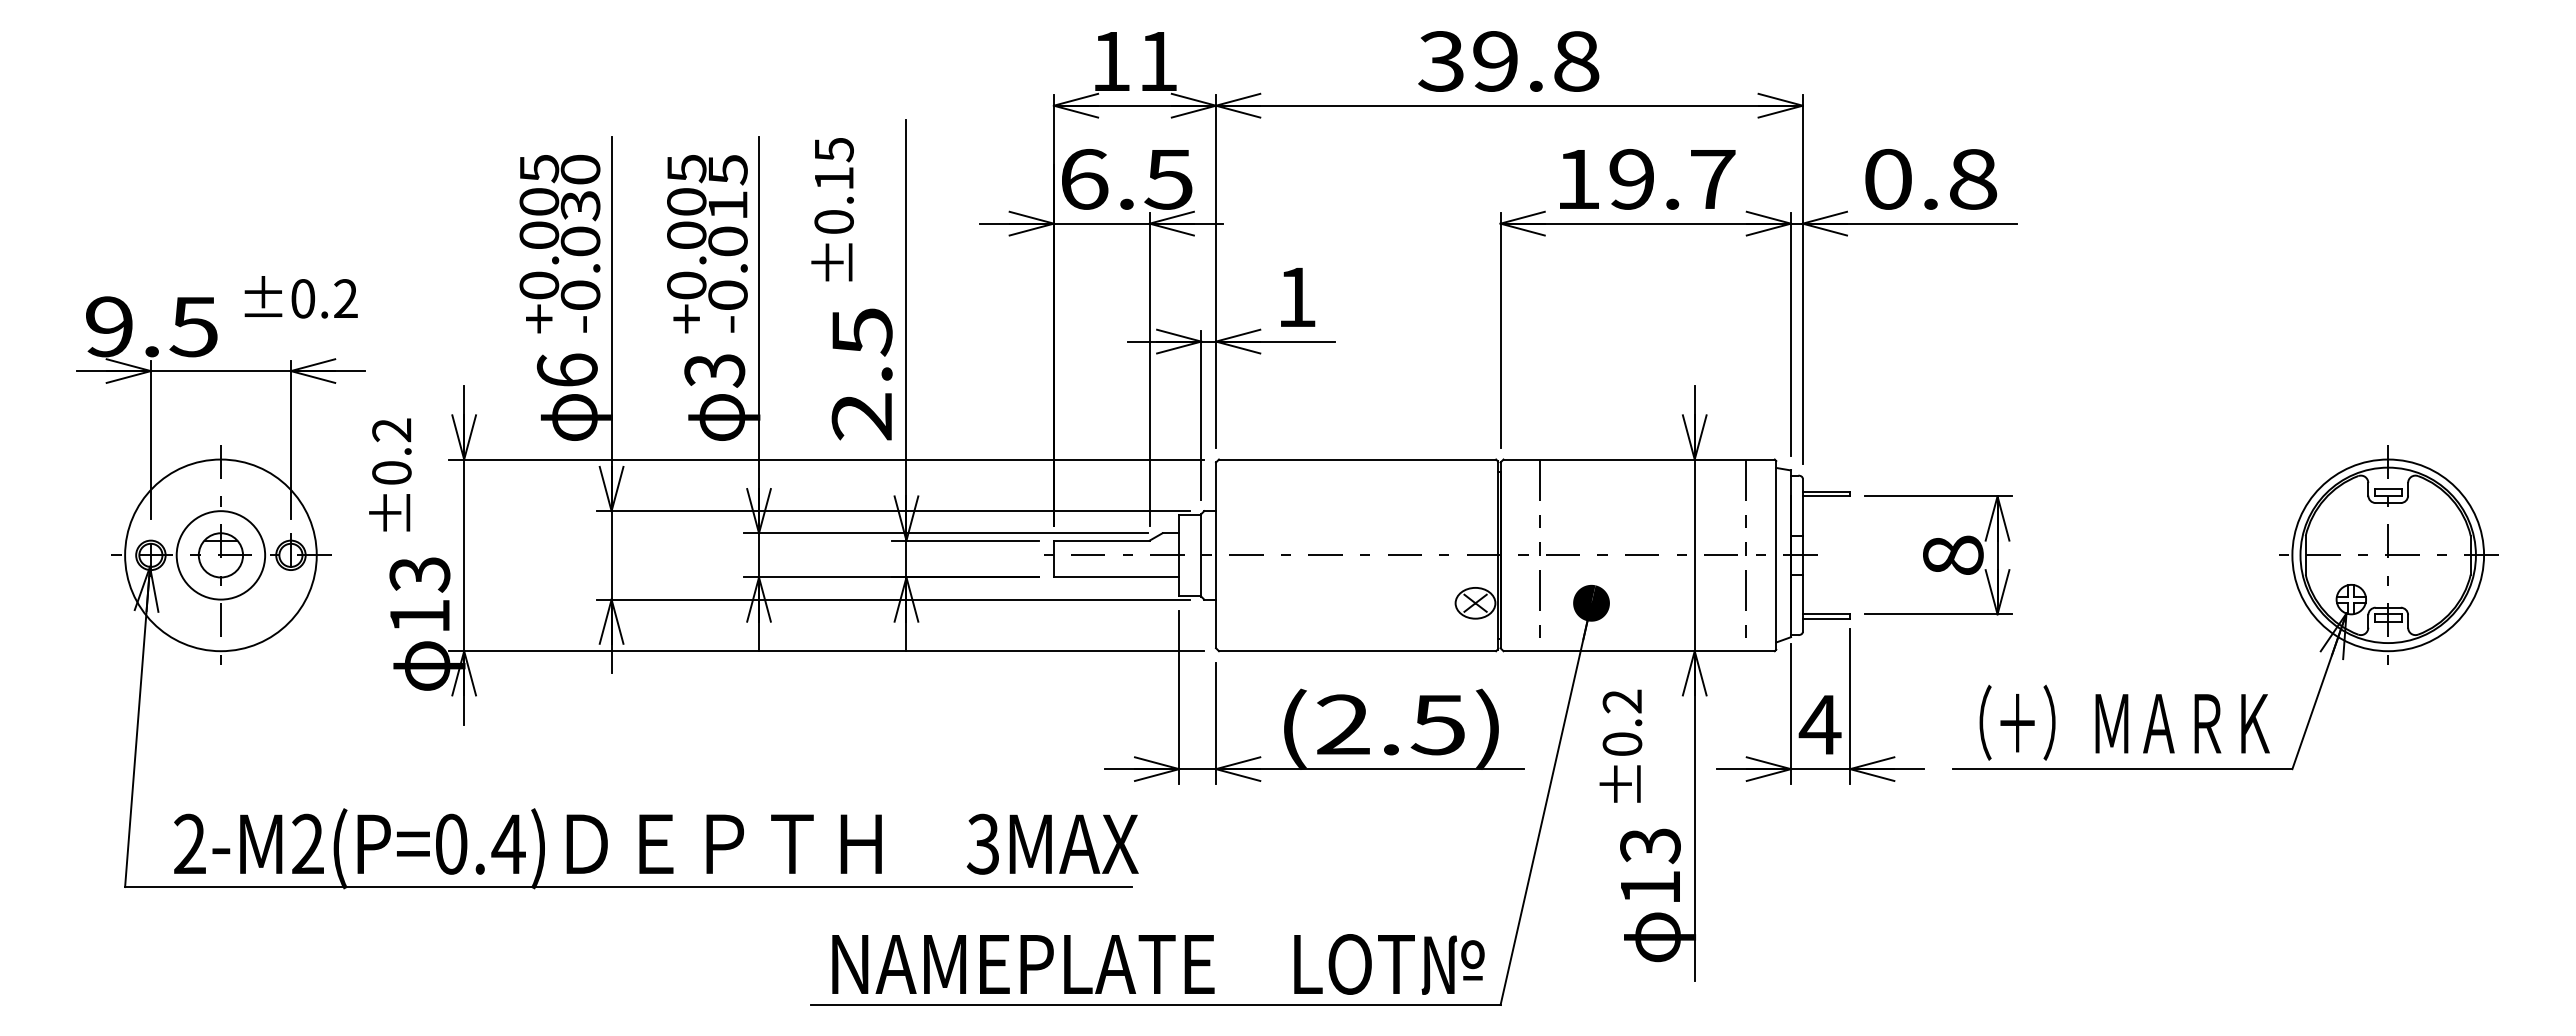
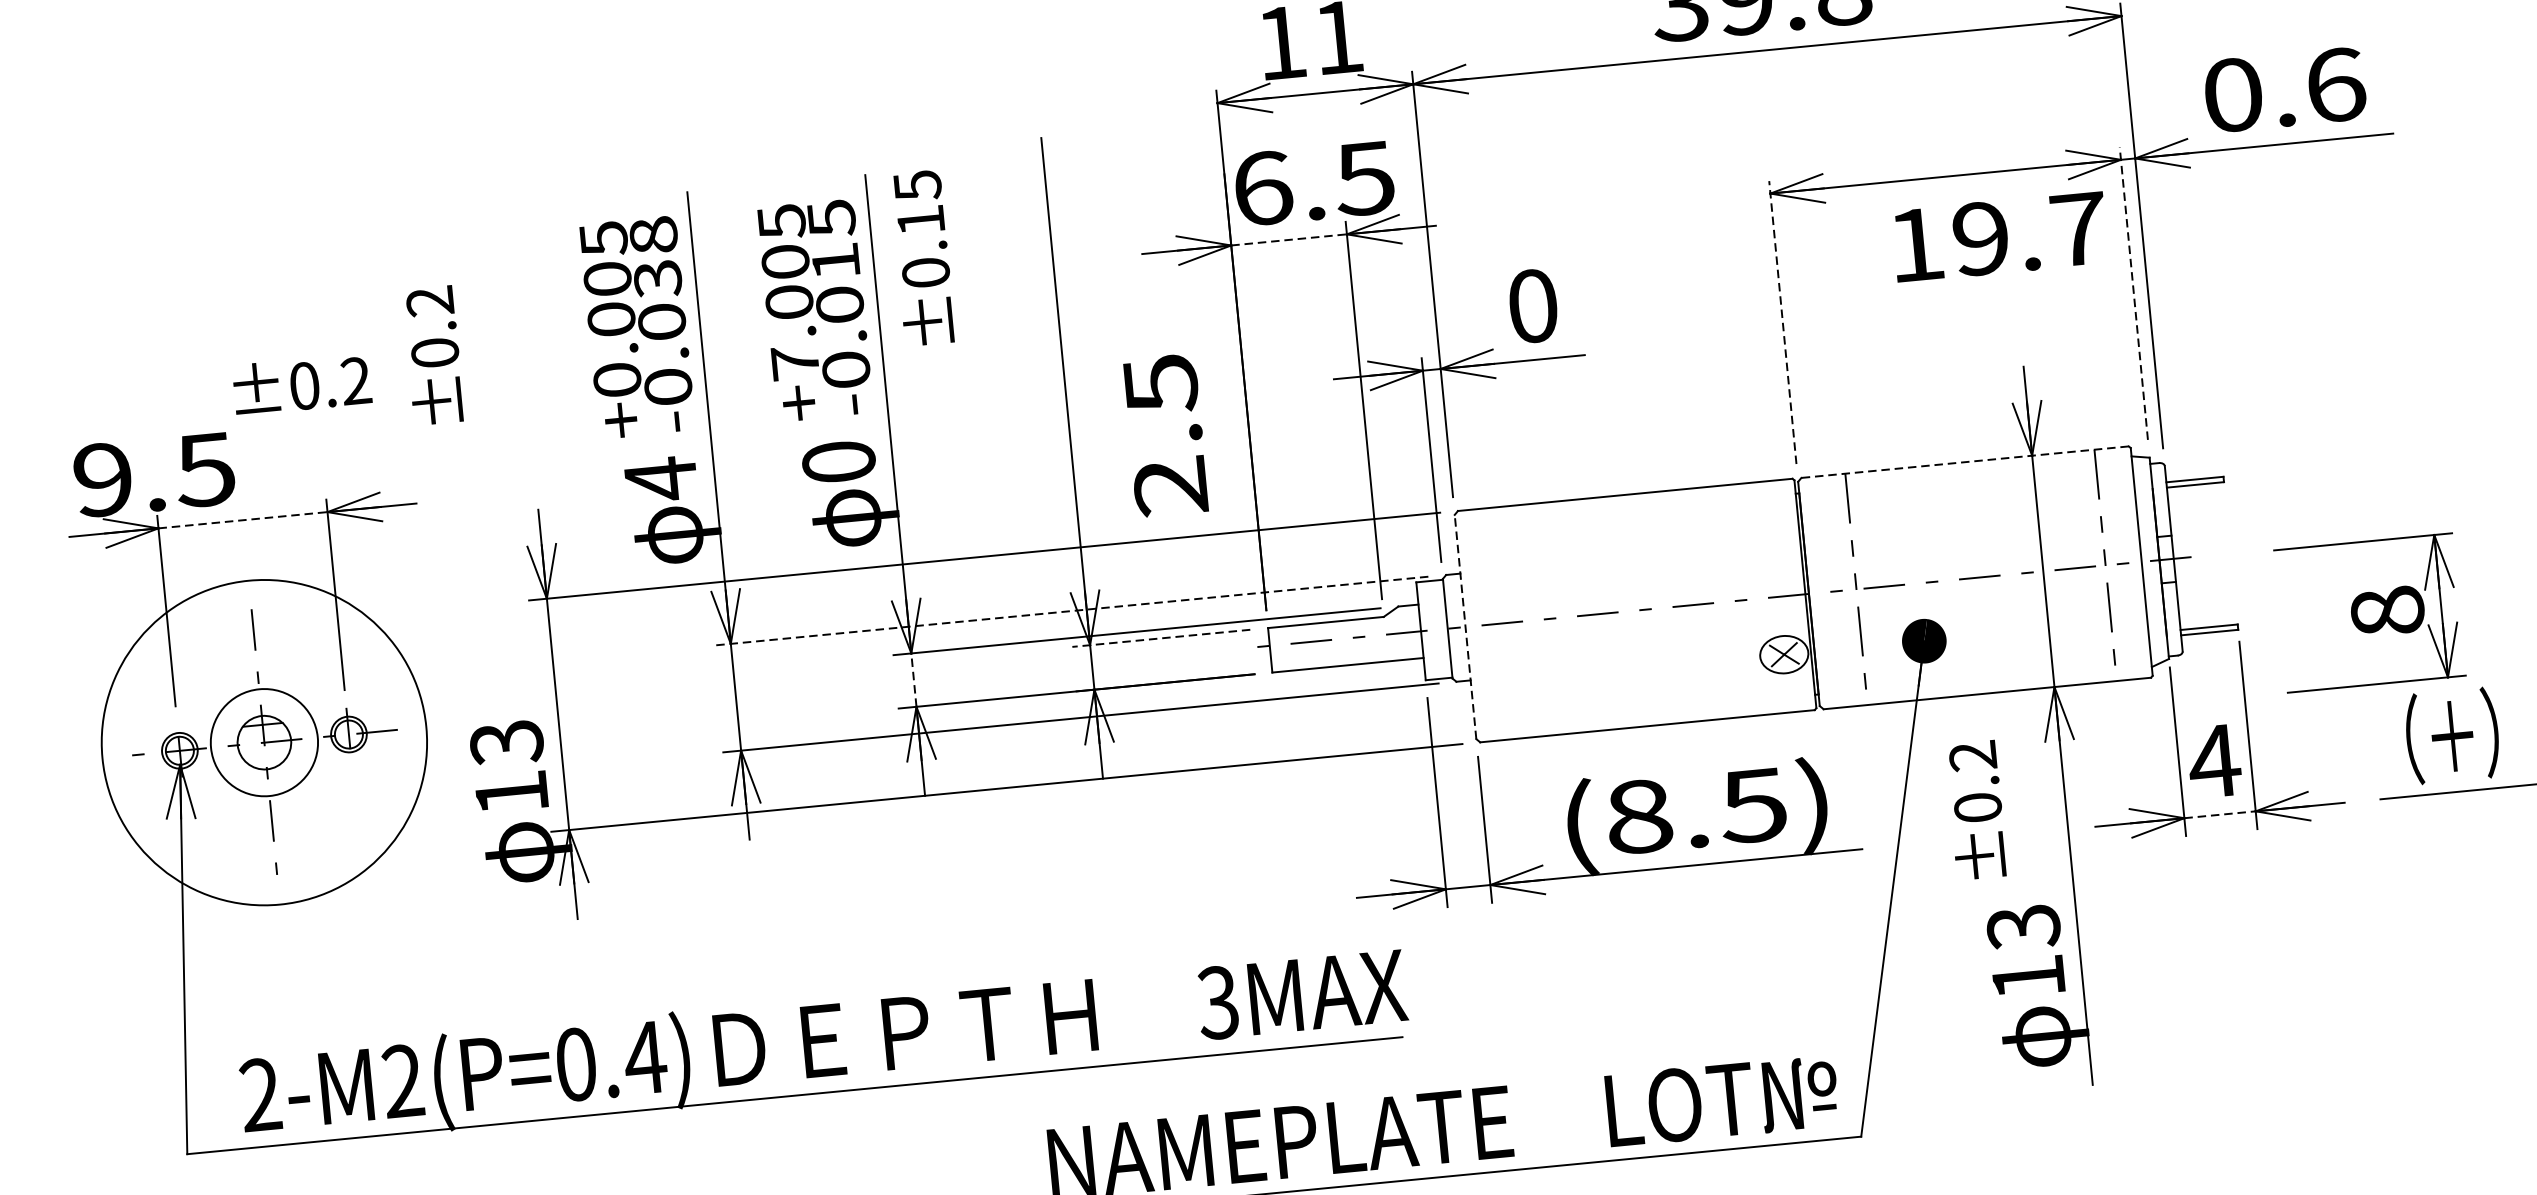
text: (580, 169) -> (653, 235), -0.030 -> -0.038
text: (1647, 179) -> (1999, 237), moved
text: (1973, 179) -> (2336, 85), 0.8 -> 0.6
text: (832, 209) -> (922, 257), moved
line: (1101, 223) -> (1288, 239), solid -> dashed
text: (686, 285) -> (794, 362), +0.005 -> +7.005
text: (1296, 296) -> (1532, 305), 1 -> 0
text: (300, 297) -> (301, 384), moved
line: (1500, 330) -> (1782, 322), solid -> dashed
line: (1791, 334) -> (2134, 293), solid -> dashed
text: (566, 370) -> (660, 479), 6 -> 4
text: (714, 370) -> (838, 462), 3 -> 0
line: (221, 371) -> (243, 520), solid -> dashed
text: (861, 374) -> (1165, 435), moved
line: (1639, 459) -> (1965, 462), solid -> dashed
text: (390, 474) -> (433, 354), moved
line: (892, 511) -> (1069, 611), solid -> dashed
line: (965, 540) -> (1161, 638), solid -> dashed
line: (759, 554) -> (914, 679), solid -> dashed
circle: (220, 555) -> (263, 742), size x1.4
line: (1216, 555) -> (1466, 627), solid -> dashed
part: (1938, 555) -> (2369, 613), moved
text: (1343, 724) -> (1639, 816), (2.5) -> (8.5)
line: (1820, 769) -> (2220, 815), solid -> dashed

